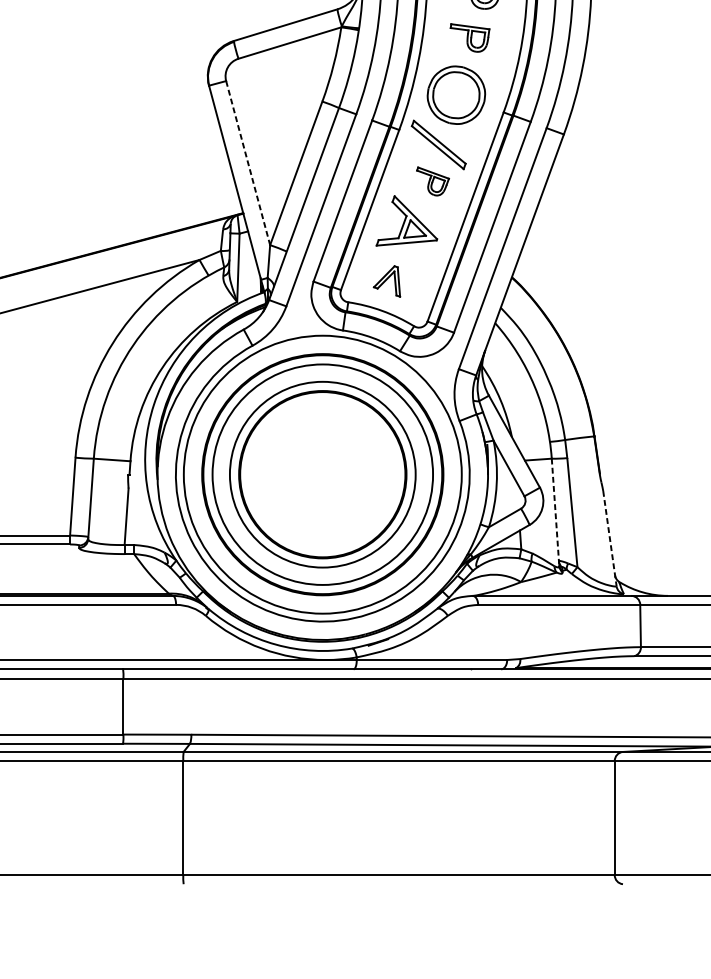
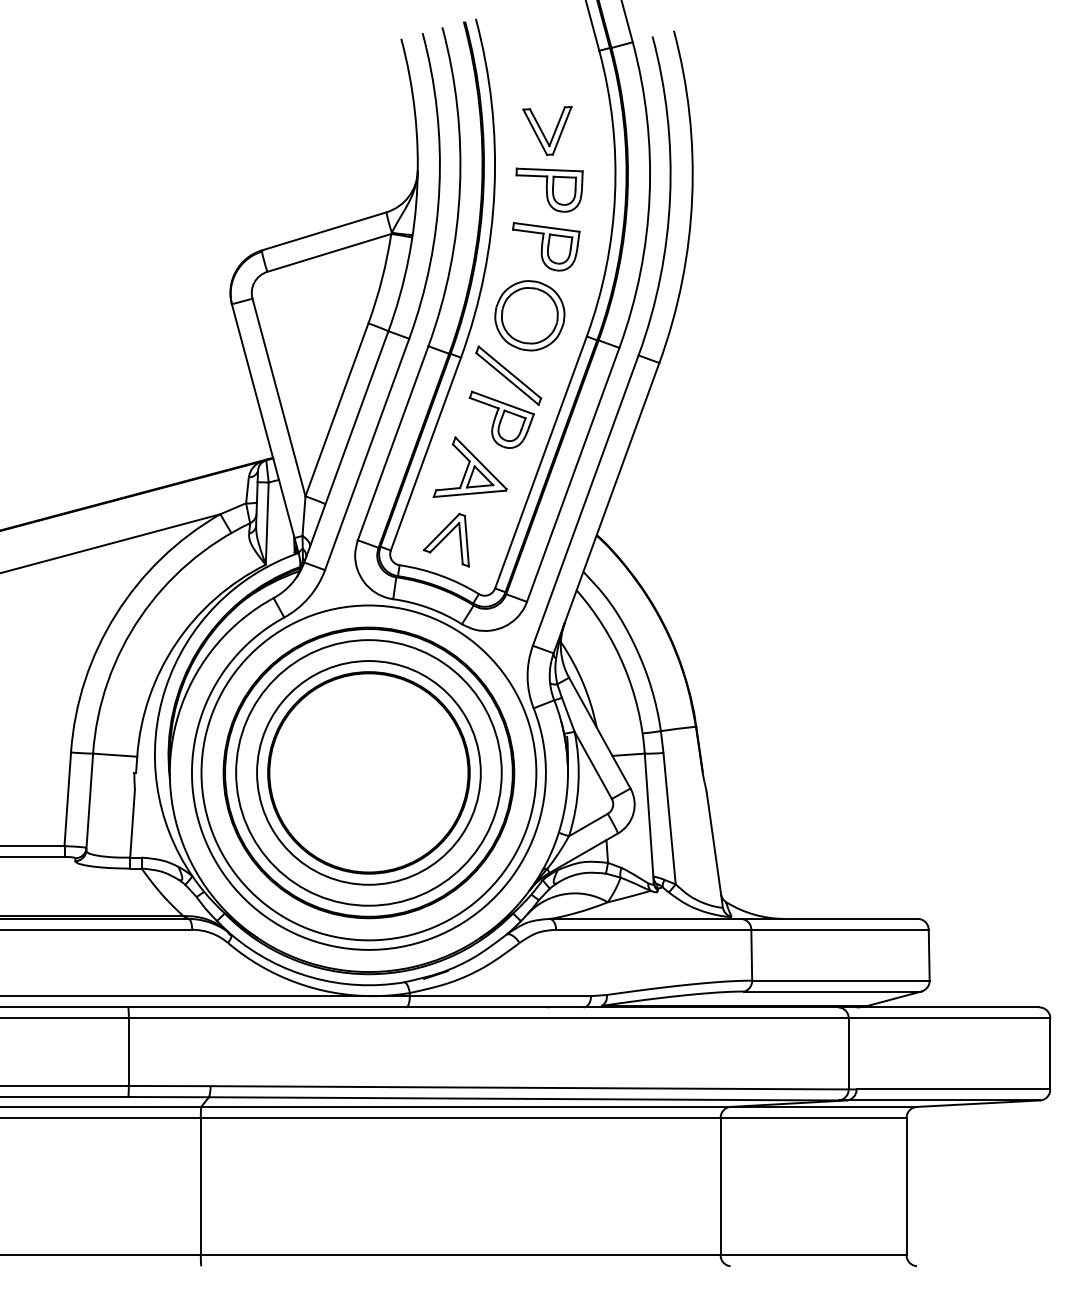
part: (470, 37) -> (546, 246), size x1.43
line: (248, 163) -> (279, 398), dashed -> solid
part: (432, 181) -> (501, 419), size x1.67
part: (386, 280) -> (445, 539), size x1.43
line: (555, 512) -> (649, 818), dashed -> solid
line: (609, 539) -> (714, 850), dashed -> solid

